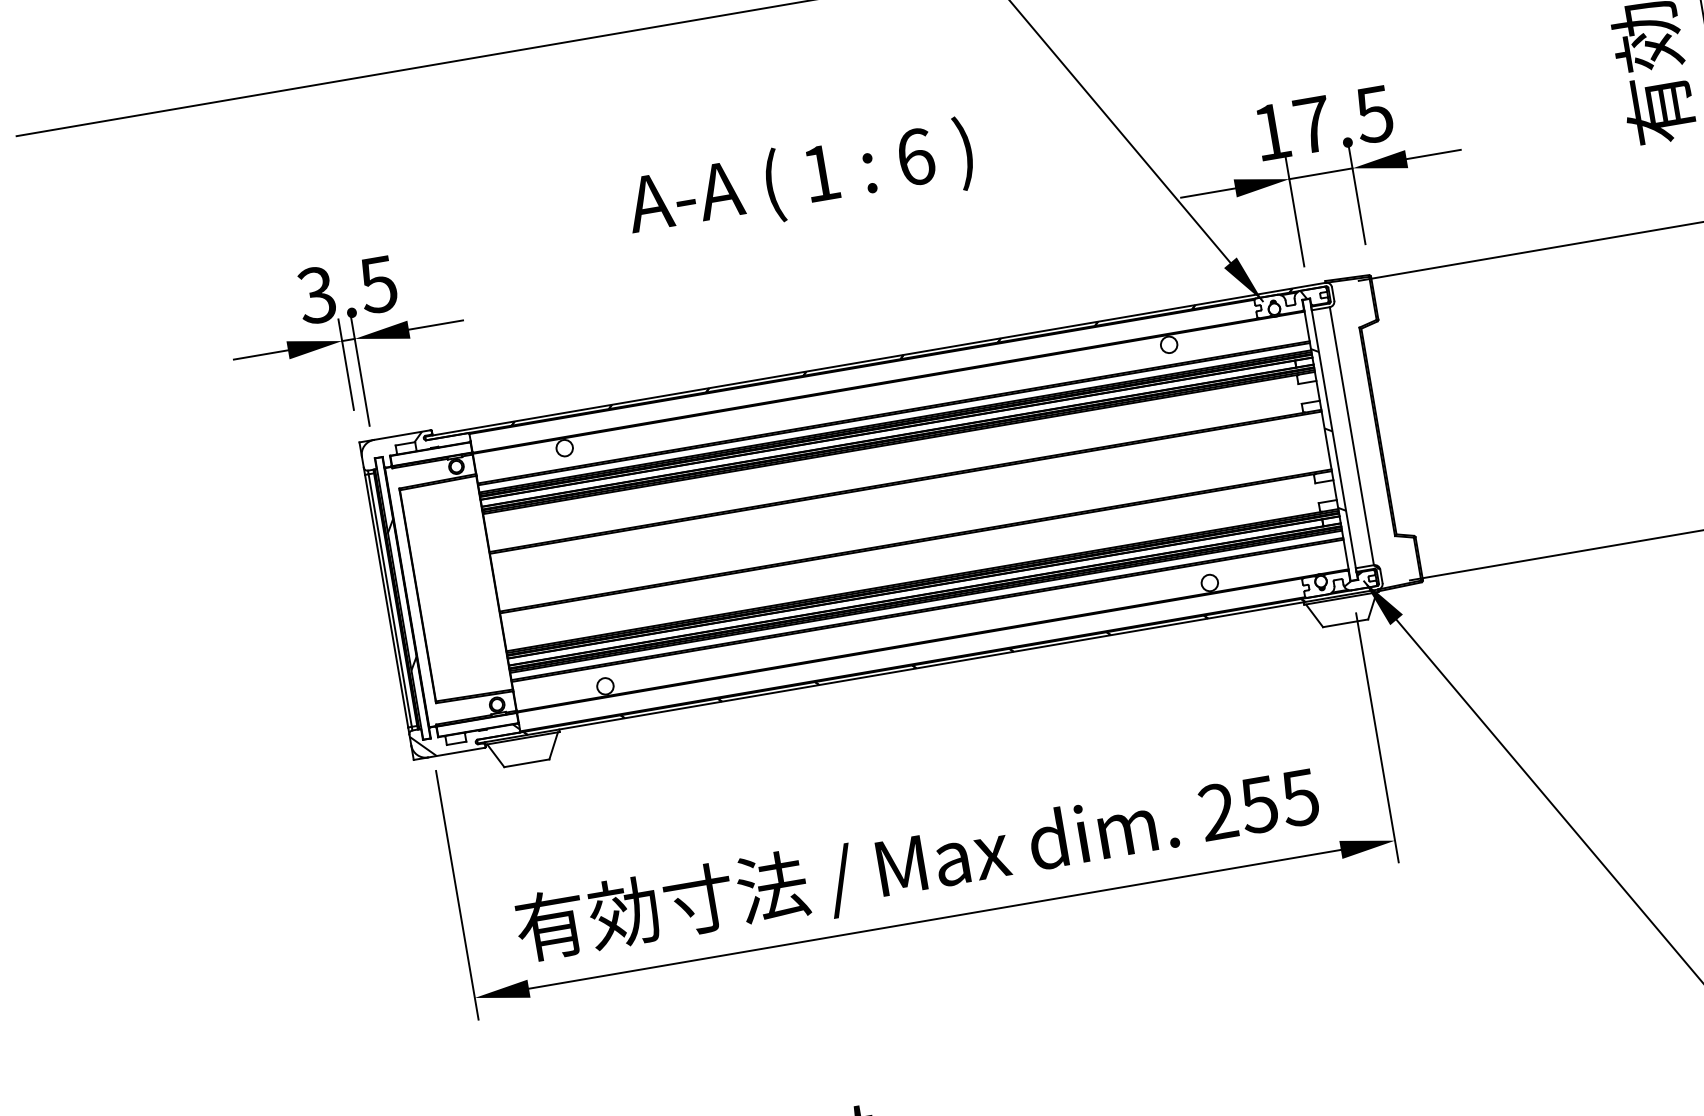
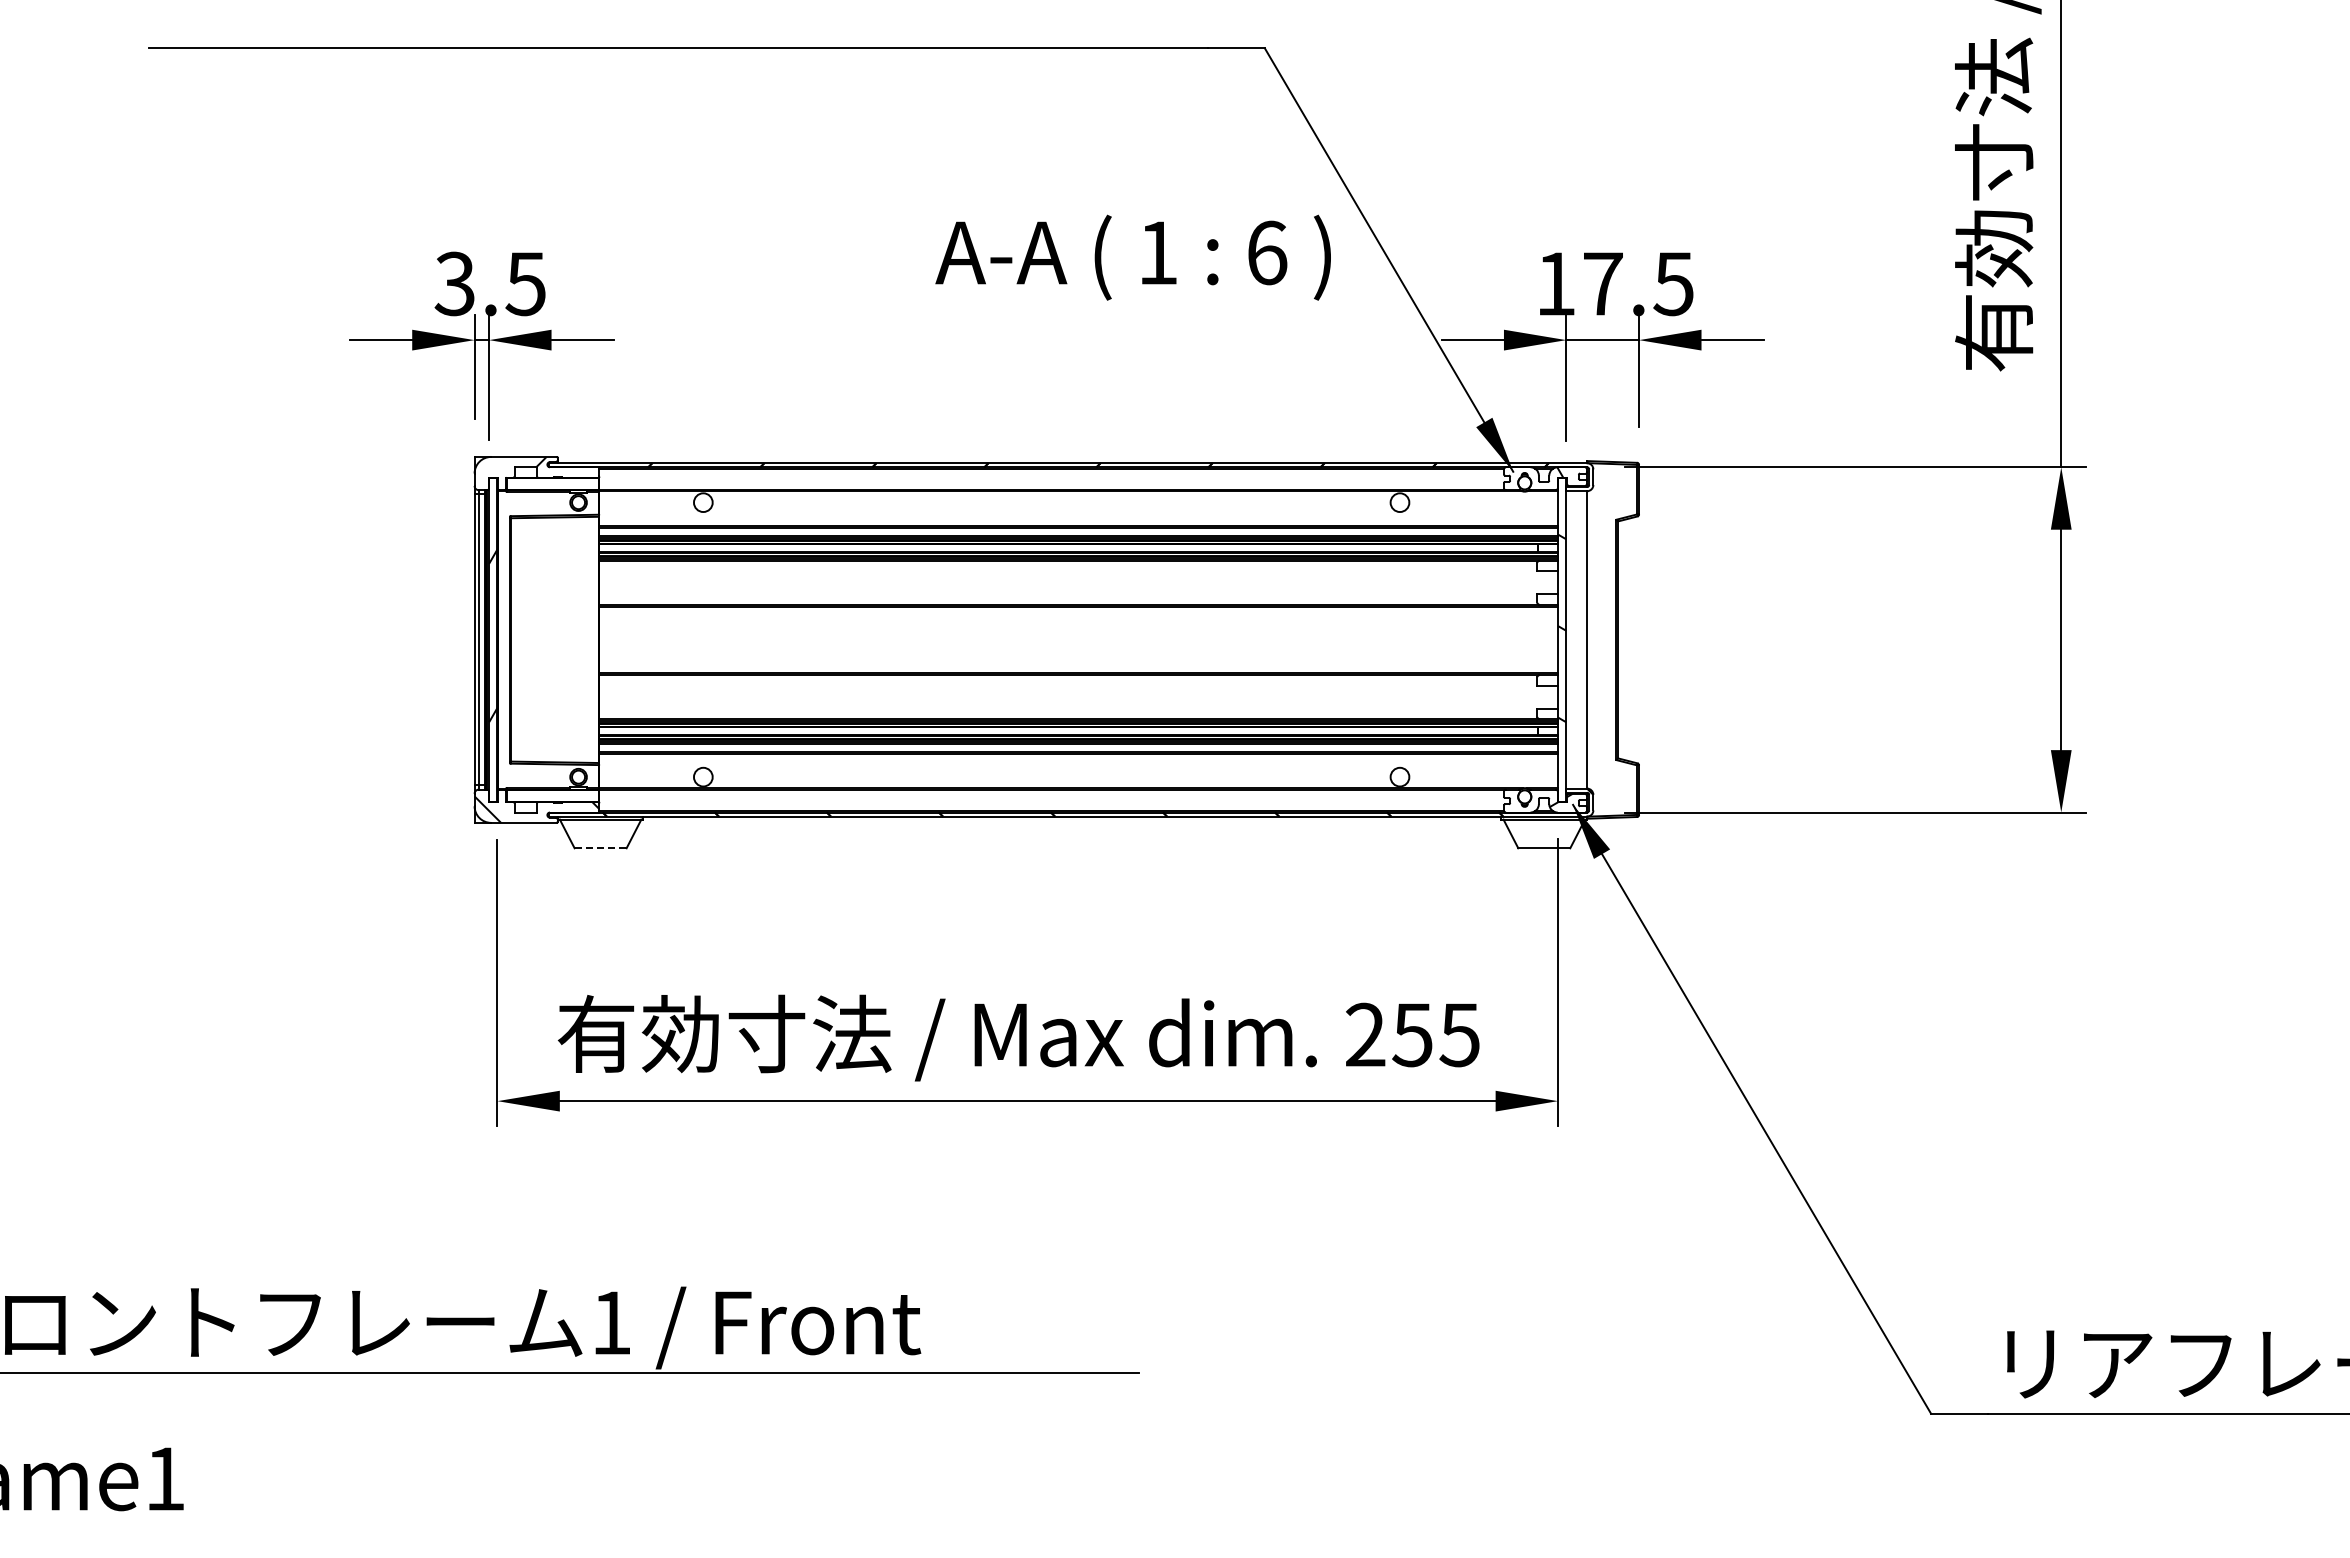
text: (799, 181) -> (1132, 257), moved
line: (526, 763) -> (600, 848), solid -> dashed

